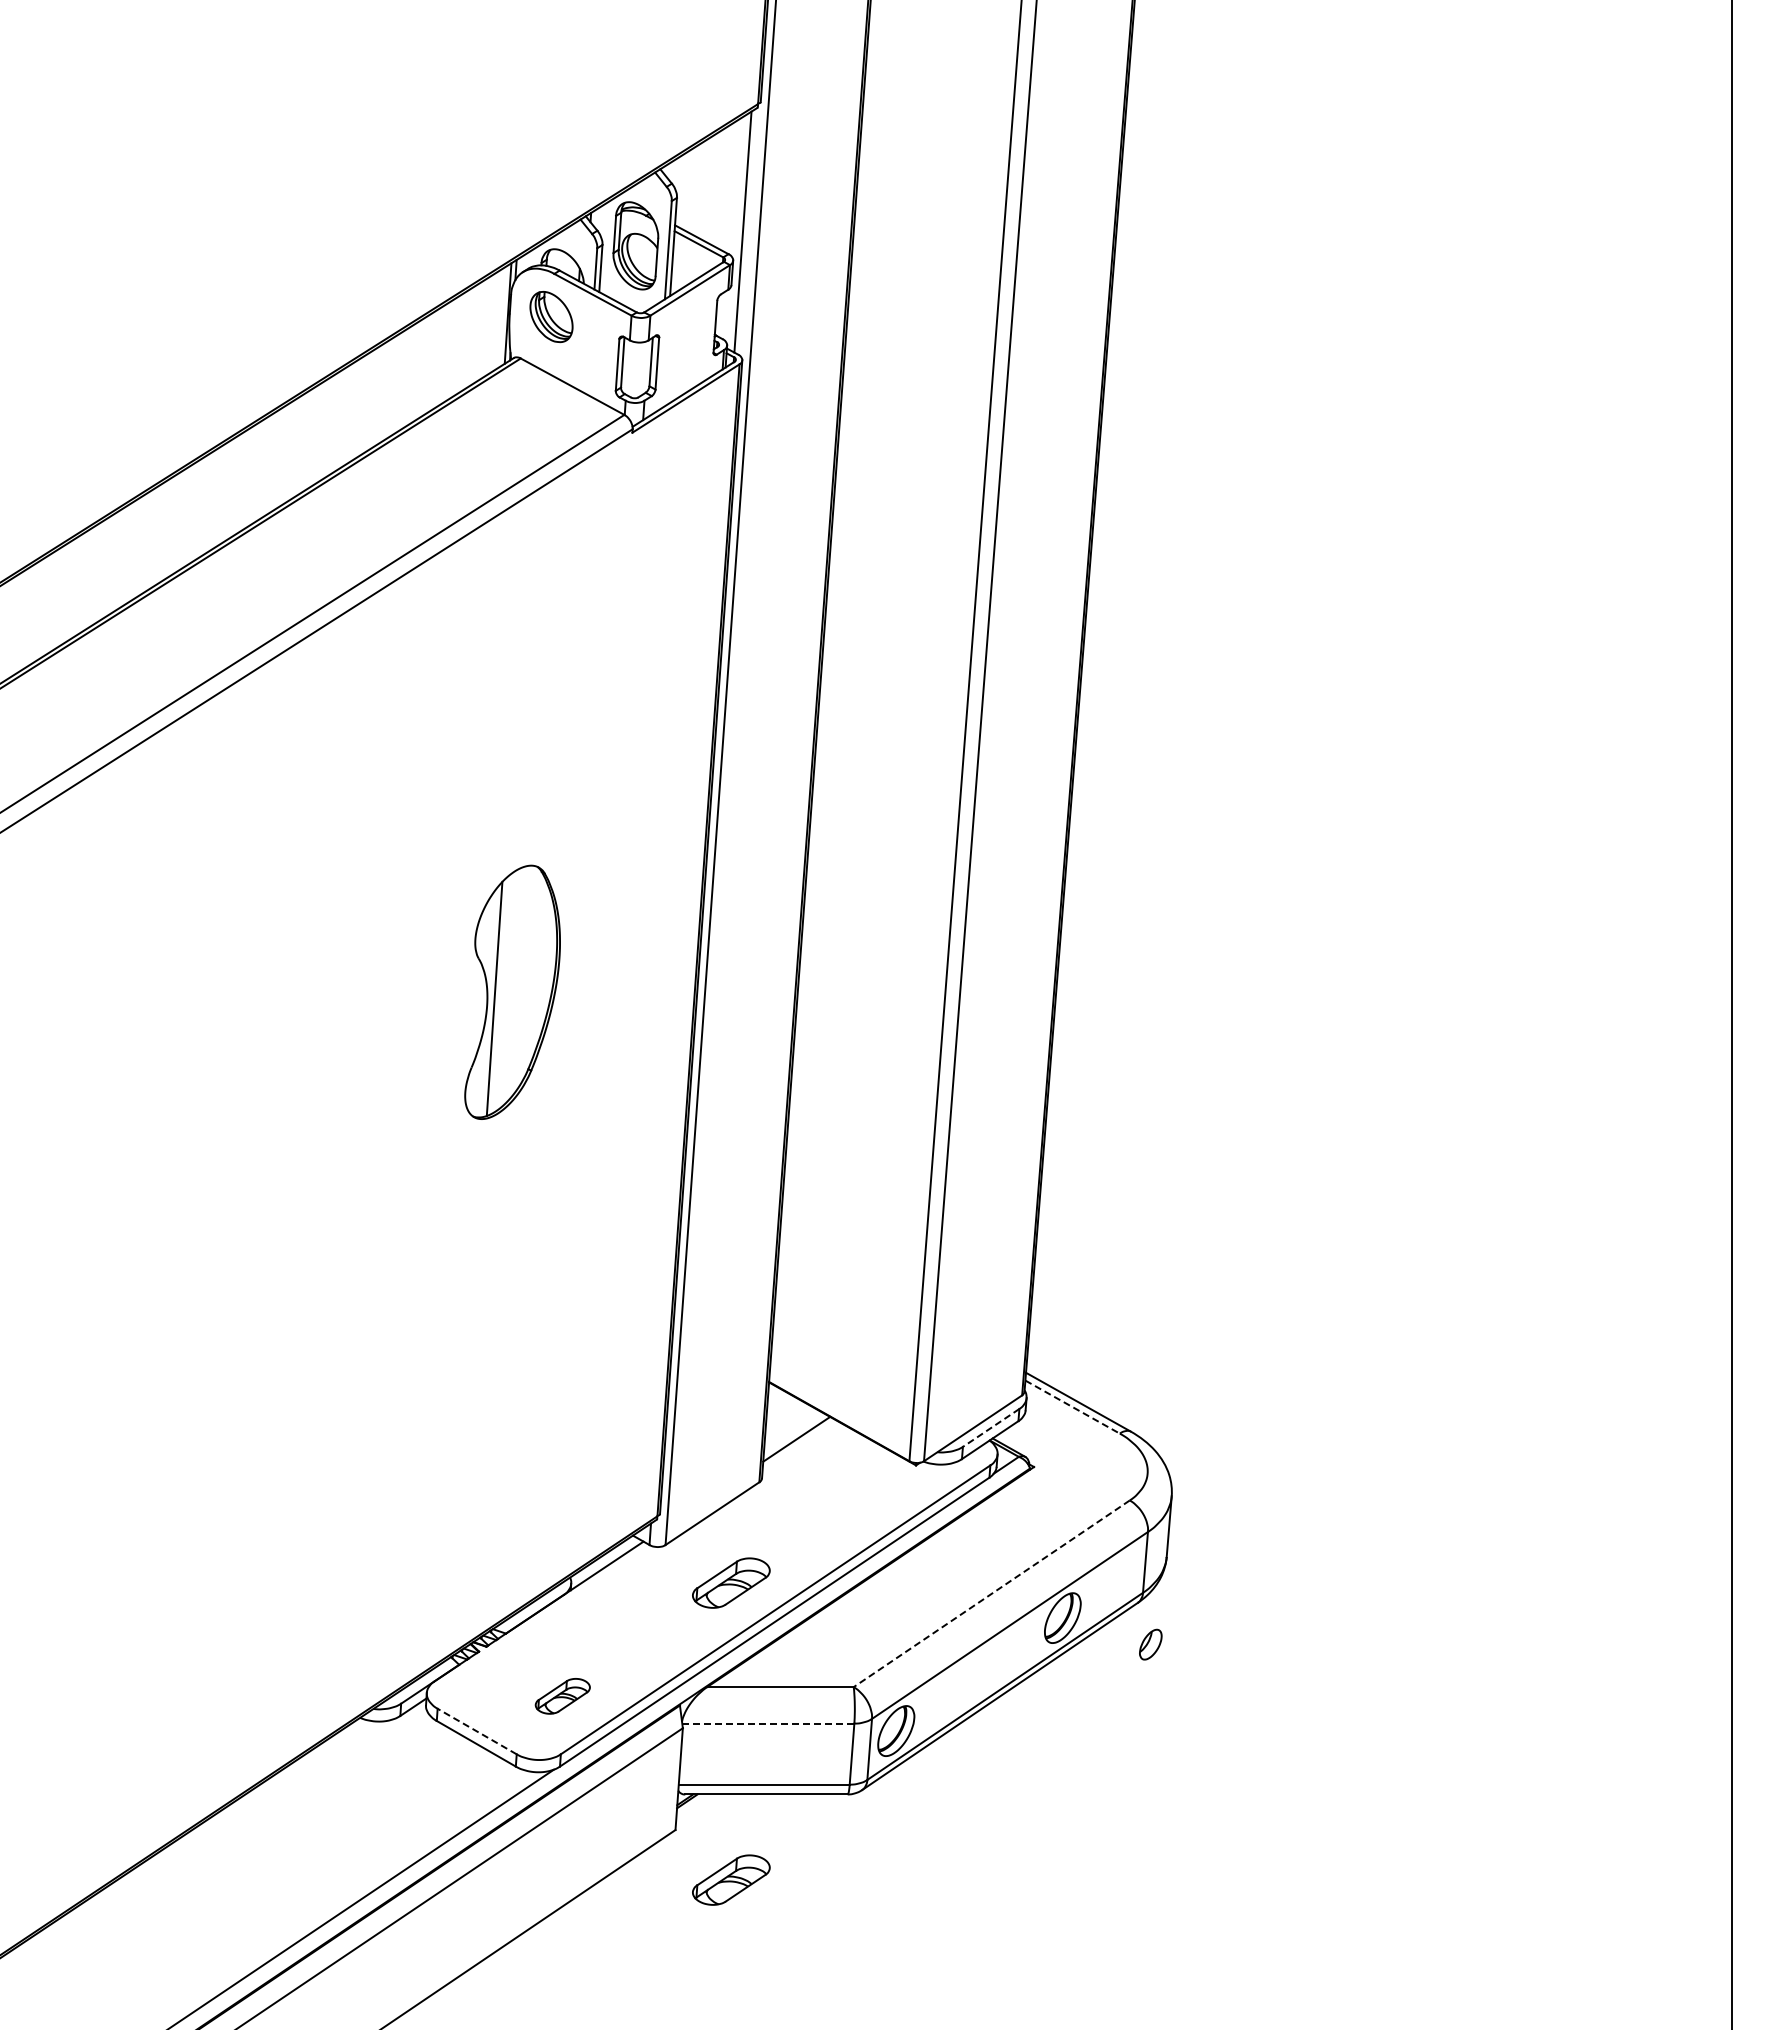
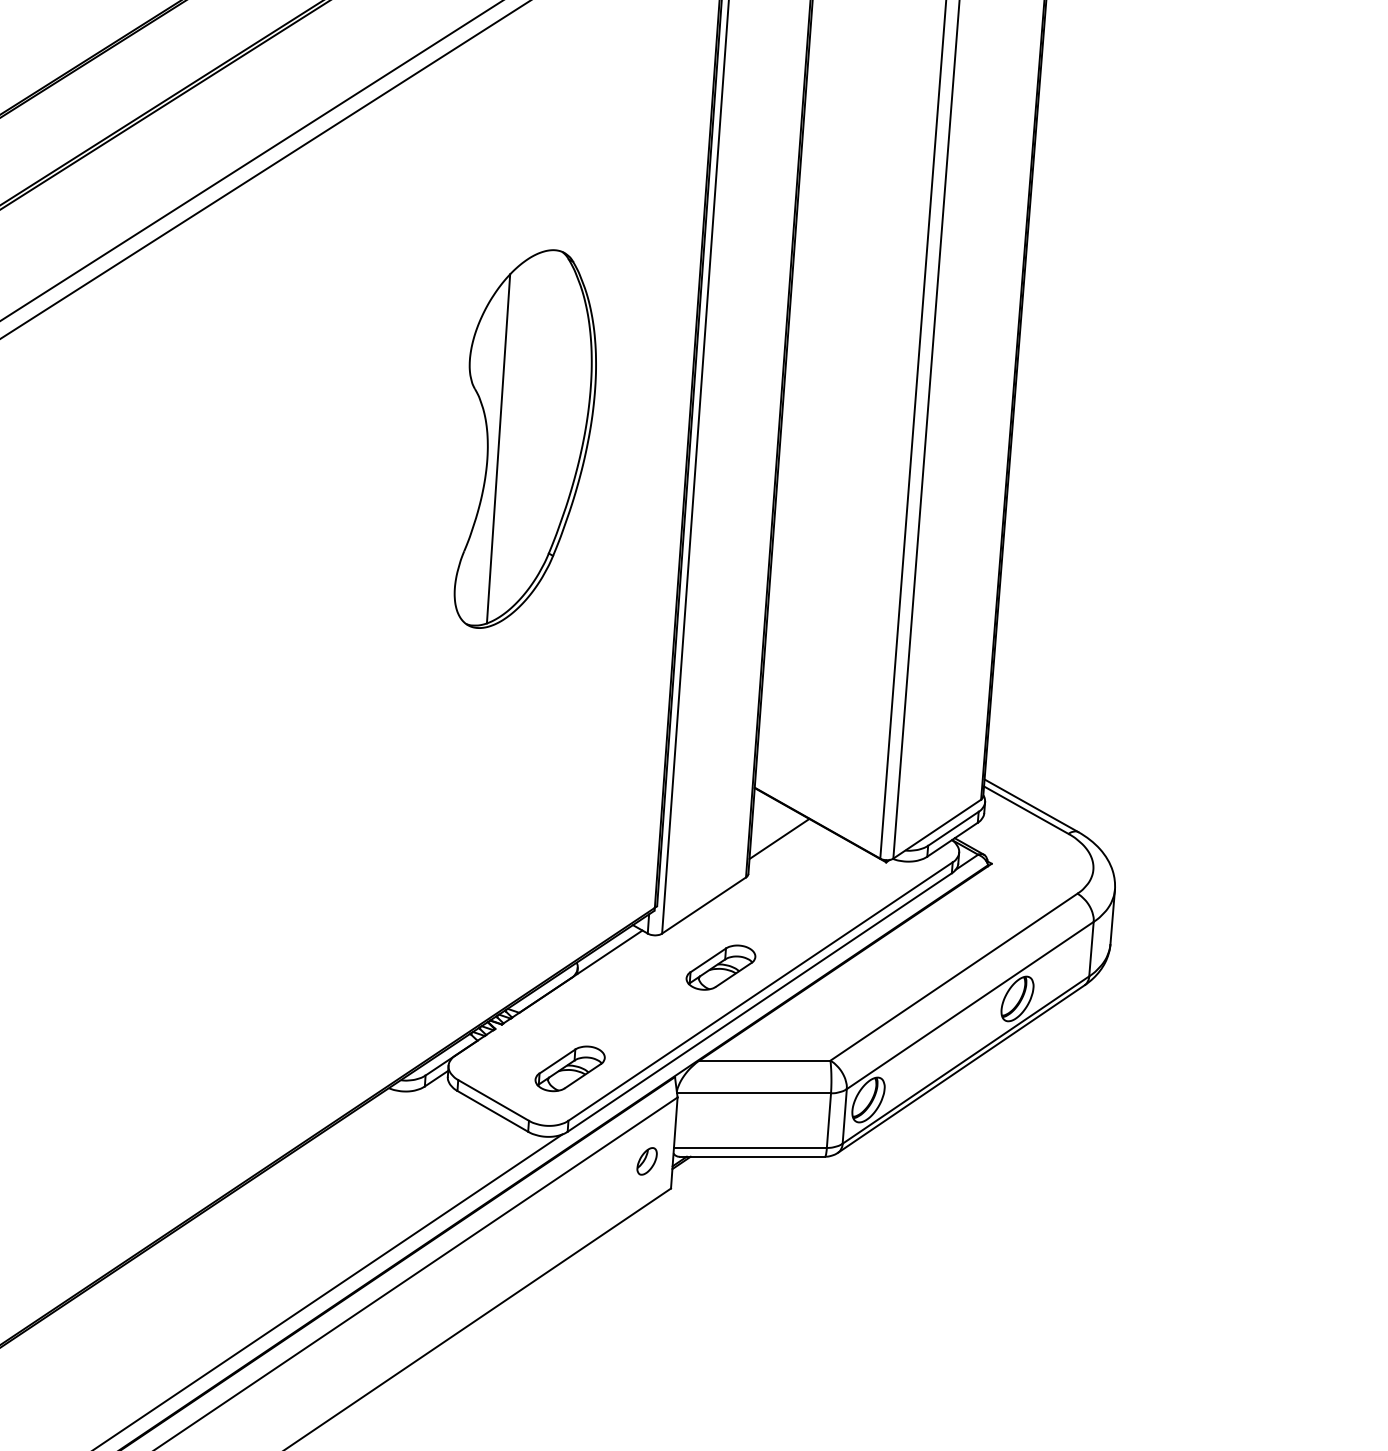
part: (512, 992) -> (525, 439), size x1.67
line: (1073, 1407) -> (1027, 810), dashed -> solid
line: (990, 1428) -> (952, 829), dashed -> solid
line: (991, 1593) -> (953, 976), dashed -> solid
part: (1150, 1644) -> (646, 1161), moved
part: (562, 1696) -> (569, 1069), size x1.43
line: (768, 1723) -> (754, 1093), dashed -> solid
line: (477, 1731) -> (493, 1100), dashed -> solid
part: (731, 1879) -> (721, 1232), removed

